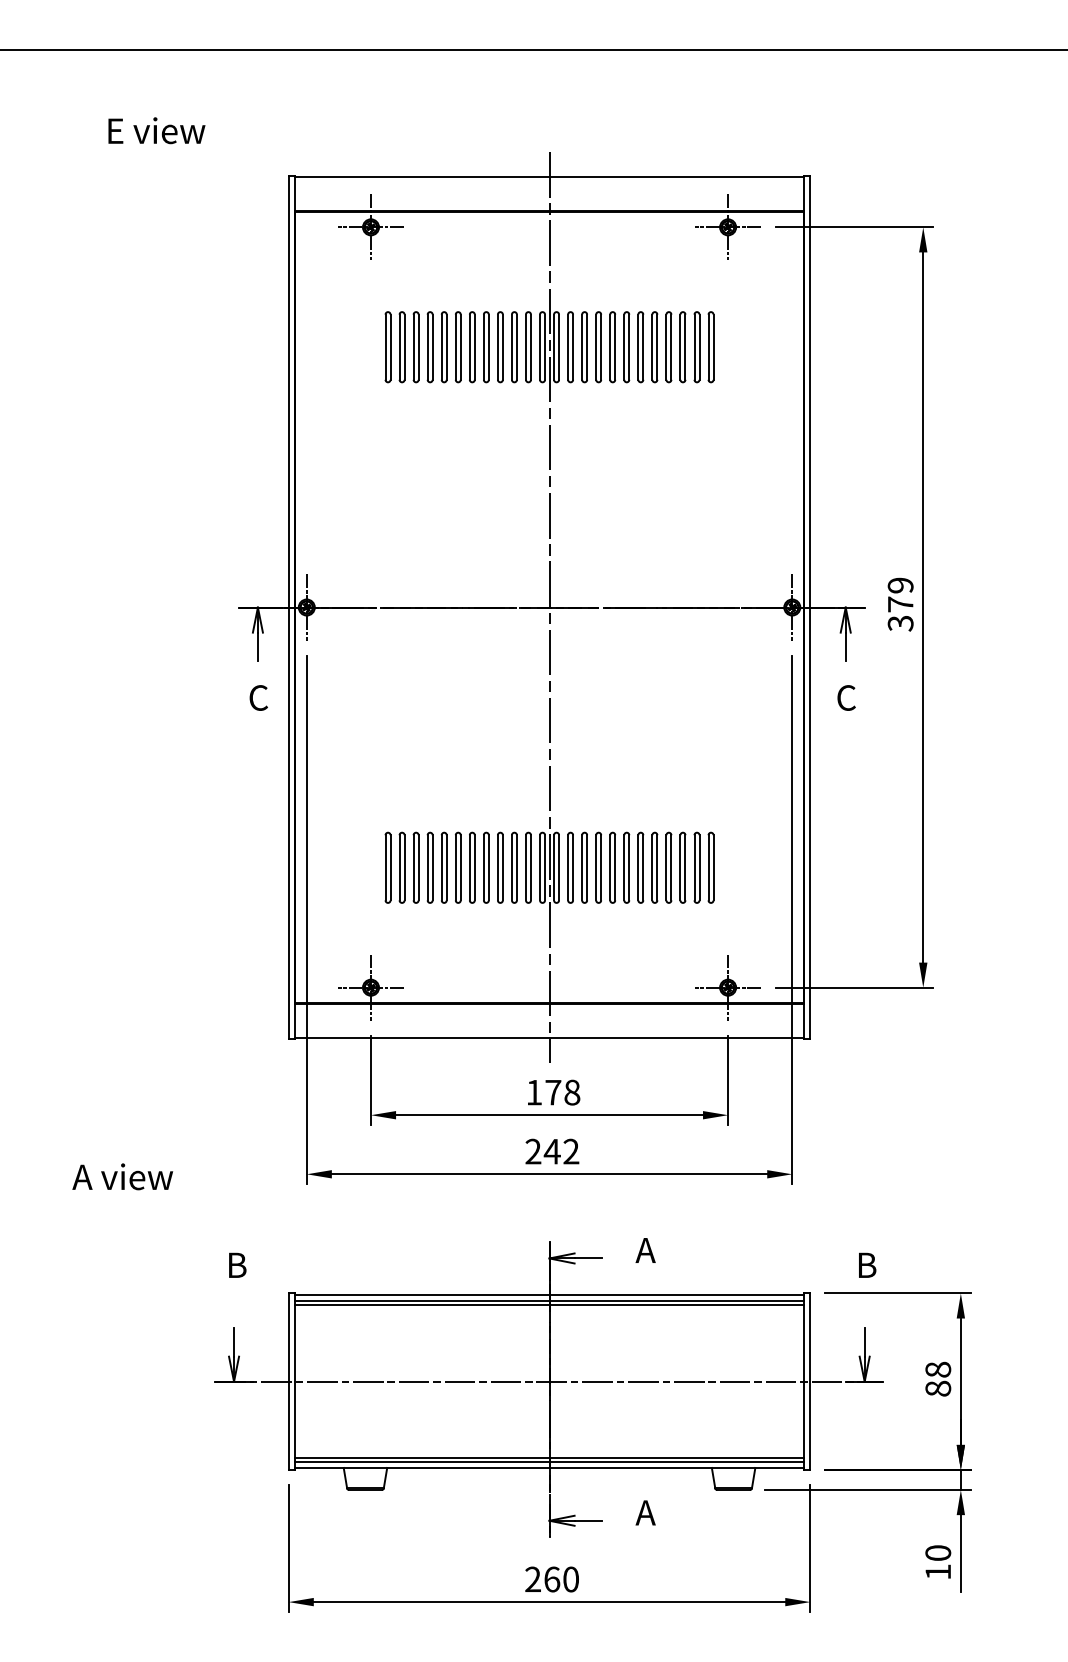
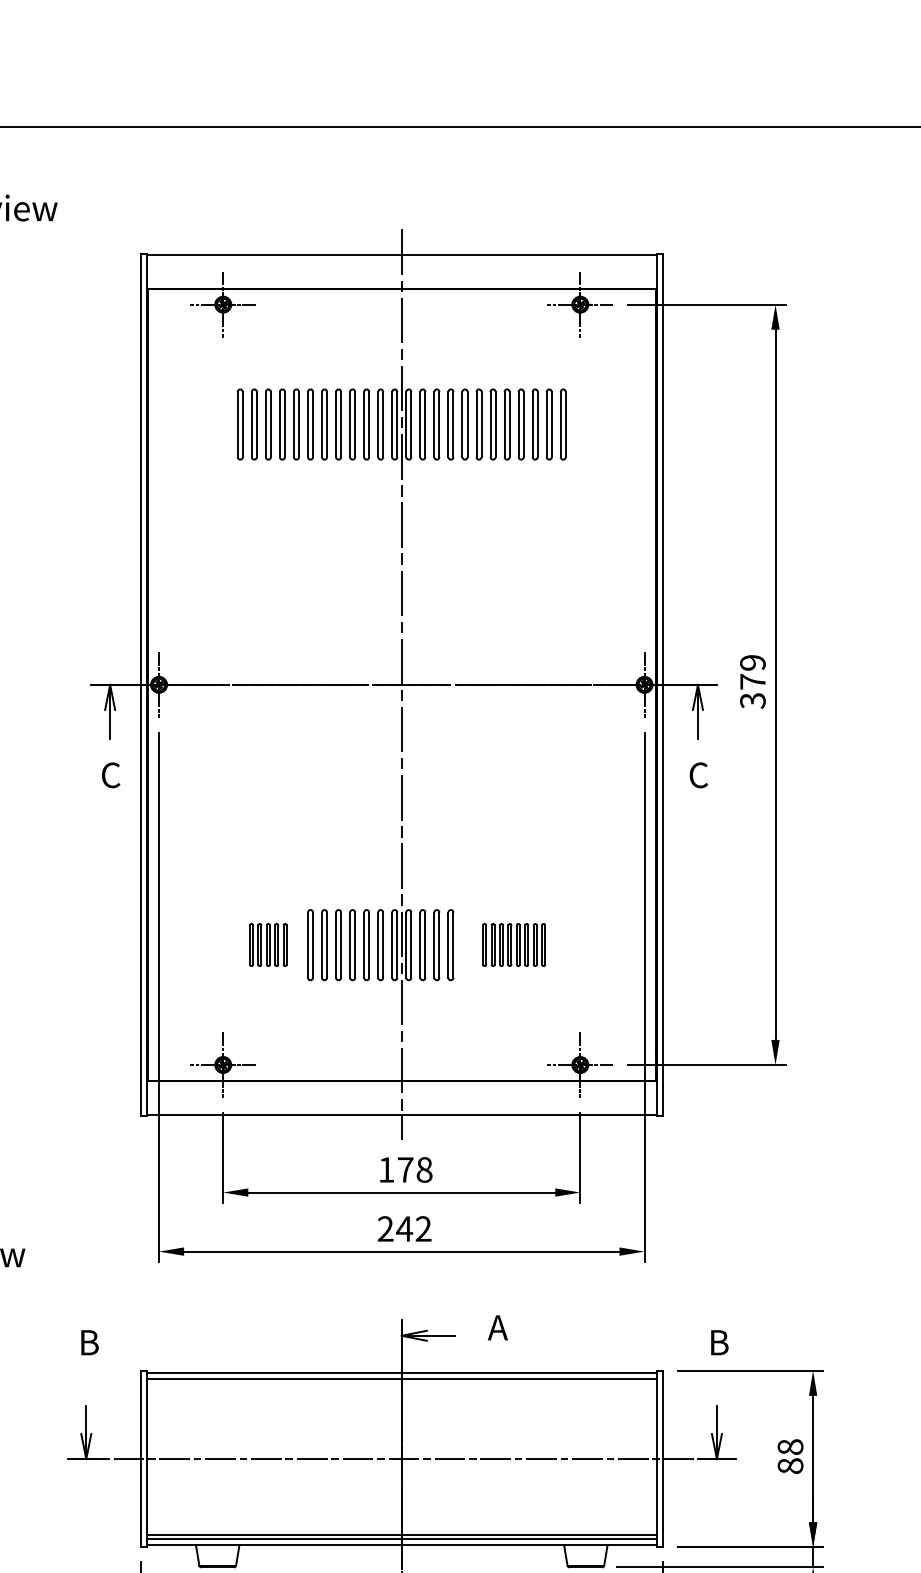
part: (415, 867) -> (267, 944), size x0.6
part: (661, 867) -> (513, 944), size x0.6
line: (549, 1305) -> (401, 1382), removed

